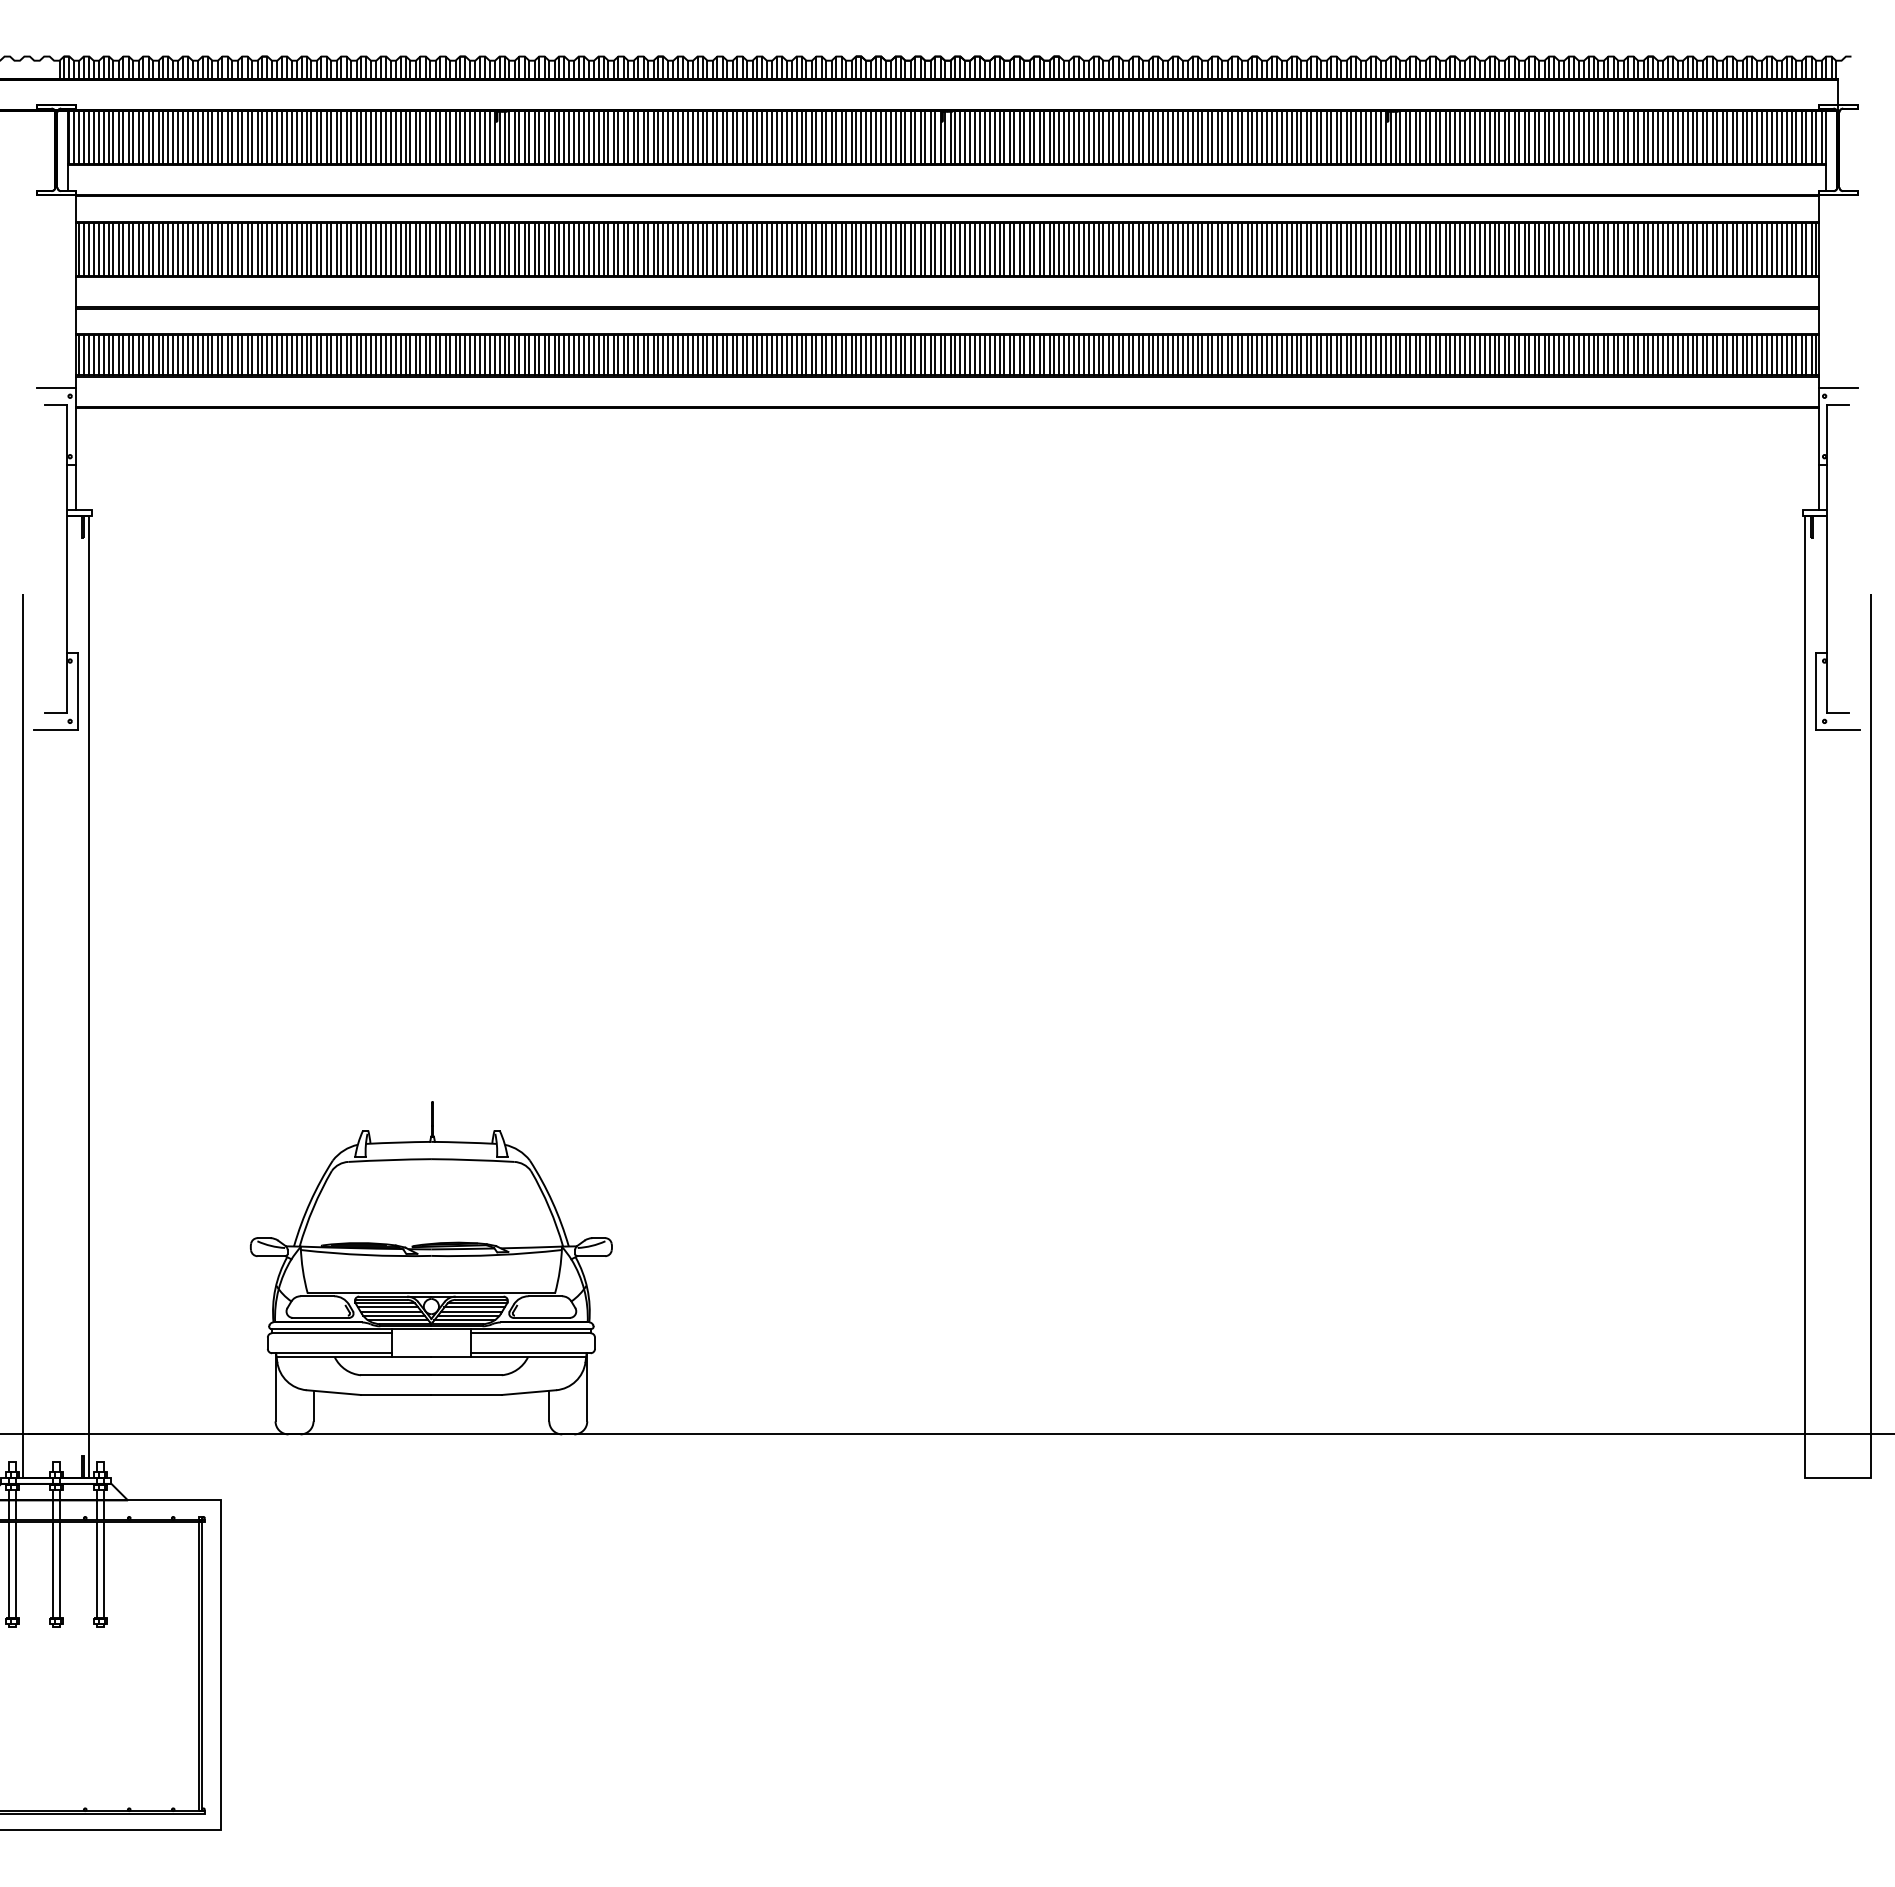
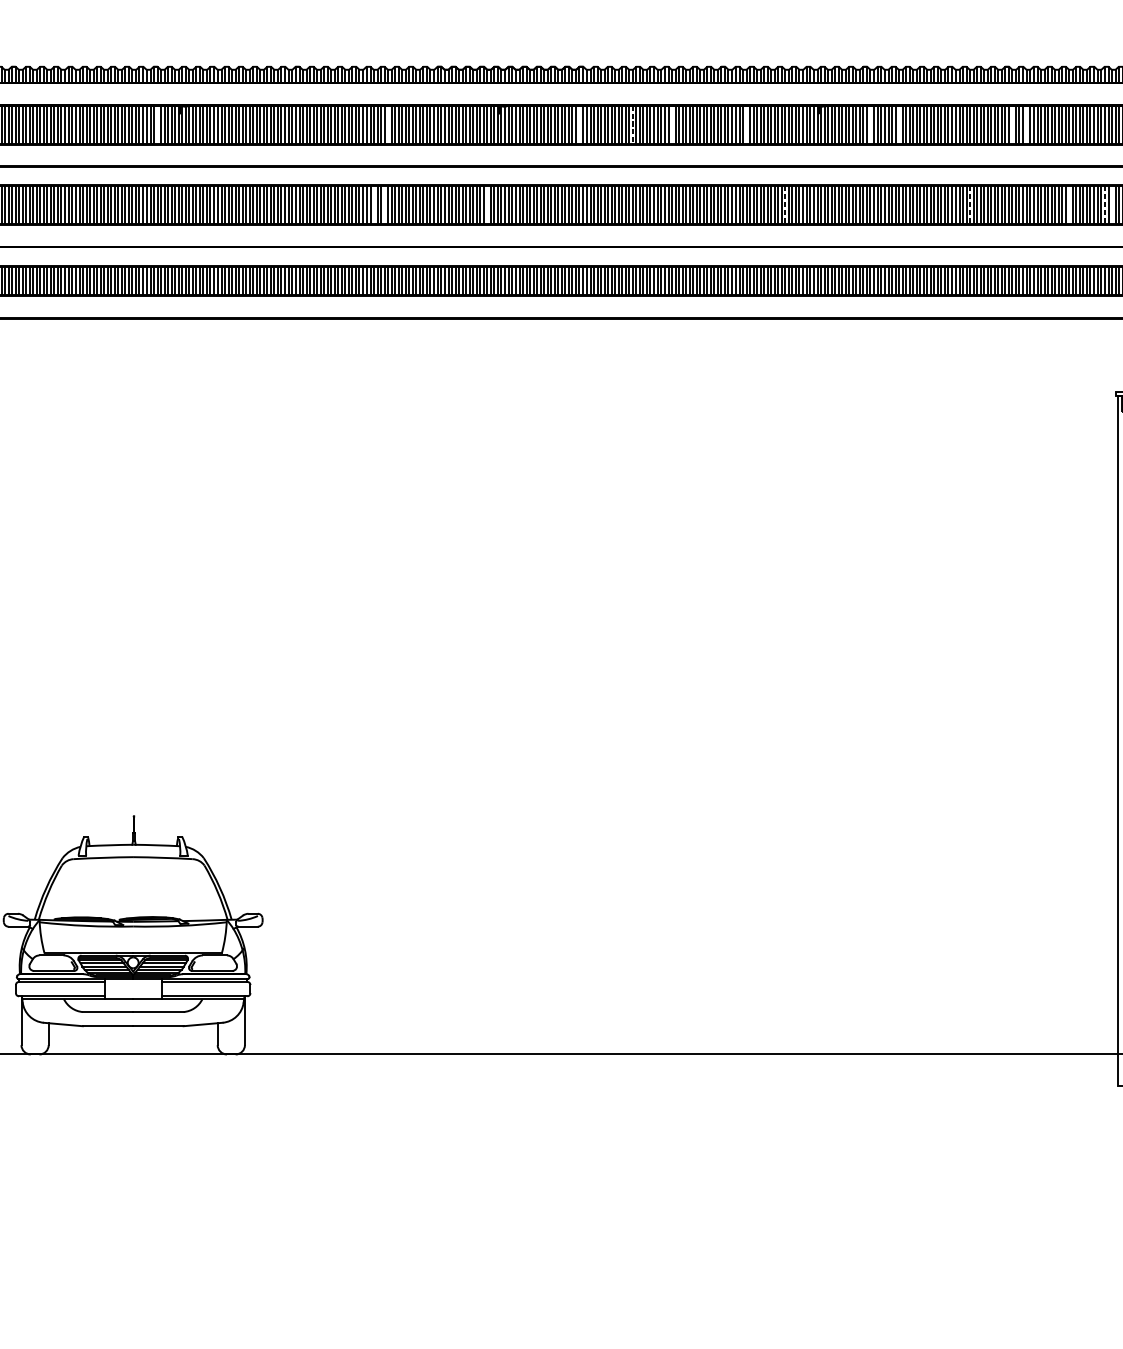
line: (465, 136) -> (157, 124), removed
line: (786, 136) -> (387, 124), removed
line: (1053, 136) -> (579, 124), removed
line: (1182, 136) -> (671, 124), removed
line: (1287, 136) -> (746, 124), removed
line: (1459, 136) -> (870, 124), removed
line: (1499, 136) -> (898, 124), removed
line: (1657, 136) -> (1012, 124), removed
line: (1677, 136) -> (1026, 124), removed
line: (1128, 137) -> (632, 124), solid -> dashed
line: (766, 249) -> (373, 205), removed
line: (782, 249) -> (384, 205), removed
line: (925, 249) -> (487, 205), removed
line: (1341, 249) -> (785, 205), solid -> dashed
line: (1598, 249) -> (969, 205), solid -> dashed
line: (1737, 249) -> (1069, 205), removed
line: (1786, 249) -> (1104, 205), solid -> dashed
line: (1796, 249) -> (1111, 205), removed

